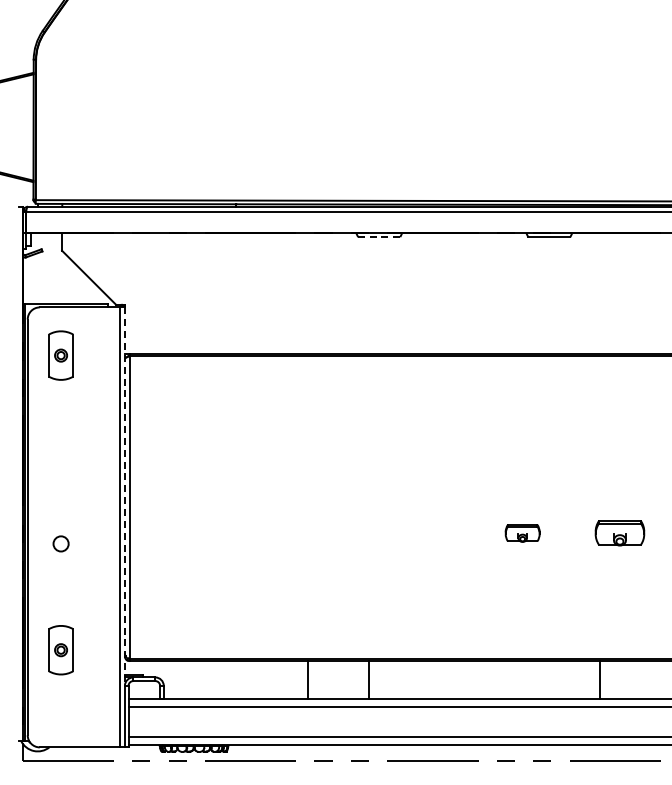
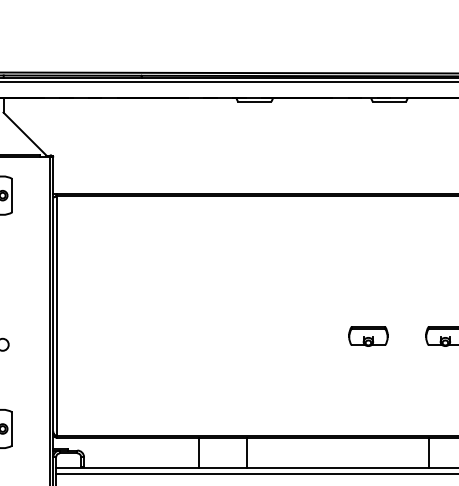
line: (378, 237) -> (254, 102), dashed -> solid
line: (124, 497) -> (52, 308), dashed -> solid
part: (522, 533) -> (368, 336), size x1.43

